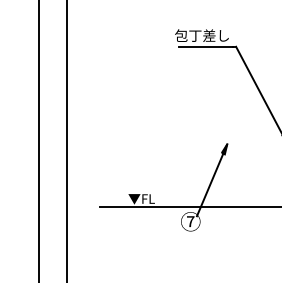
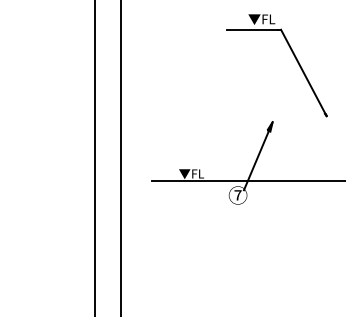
text: (202, 35) -> (249, 19), 包丁差し -> ▼FL

